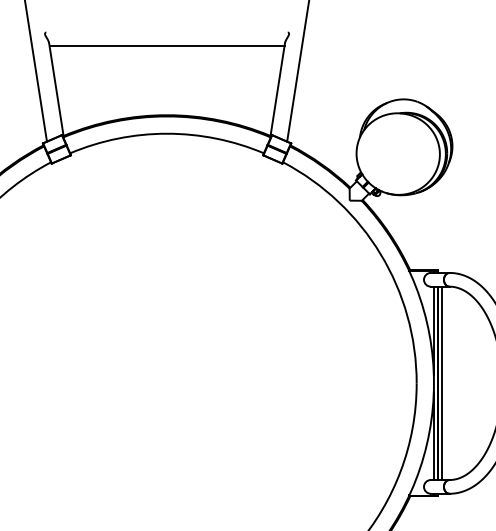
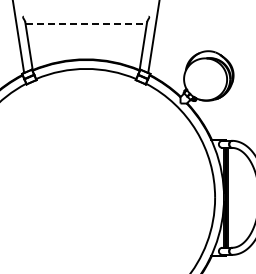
line: (167, 45) -> (86, 23), solid -> dashed

